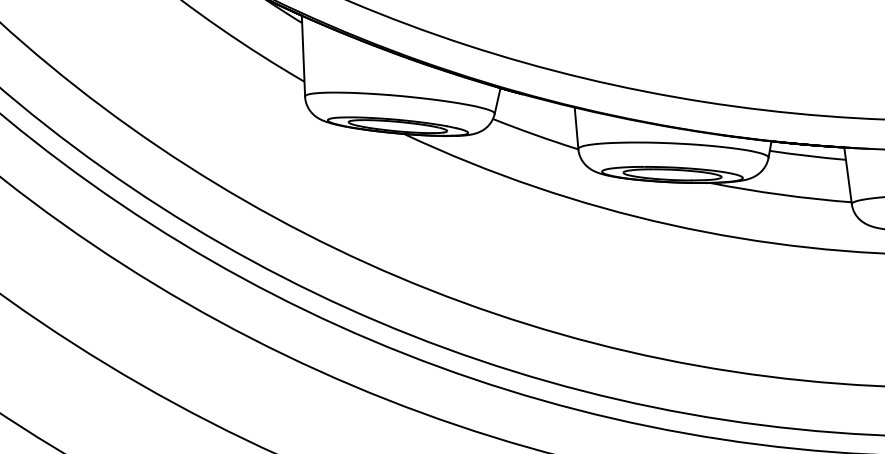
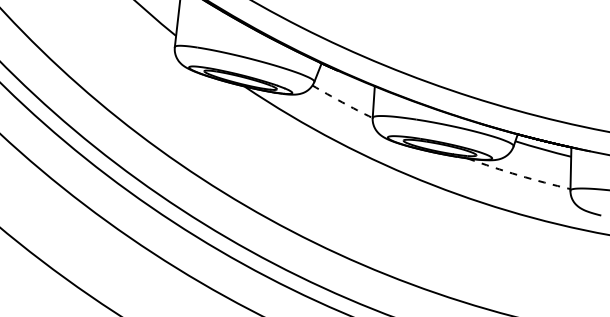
arc: (535, 134) -> (342, 102), solid -> dashed
arc: (781, 194) -> (519, 175), solid -> dashed

